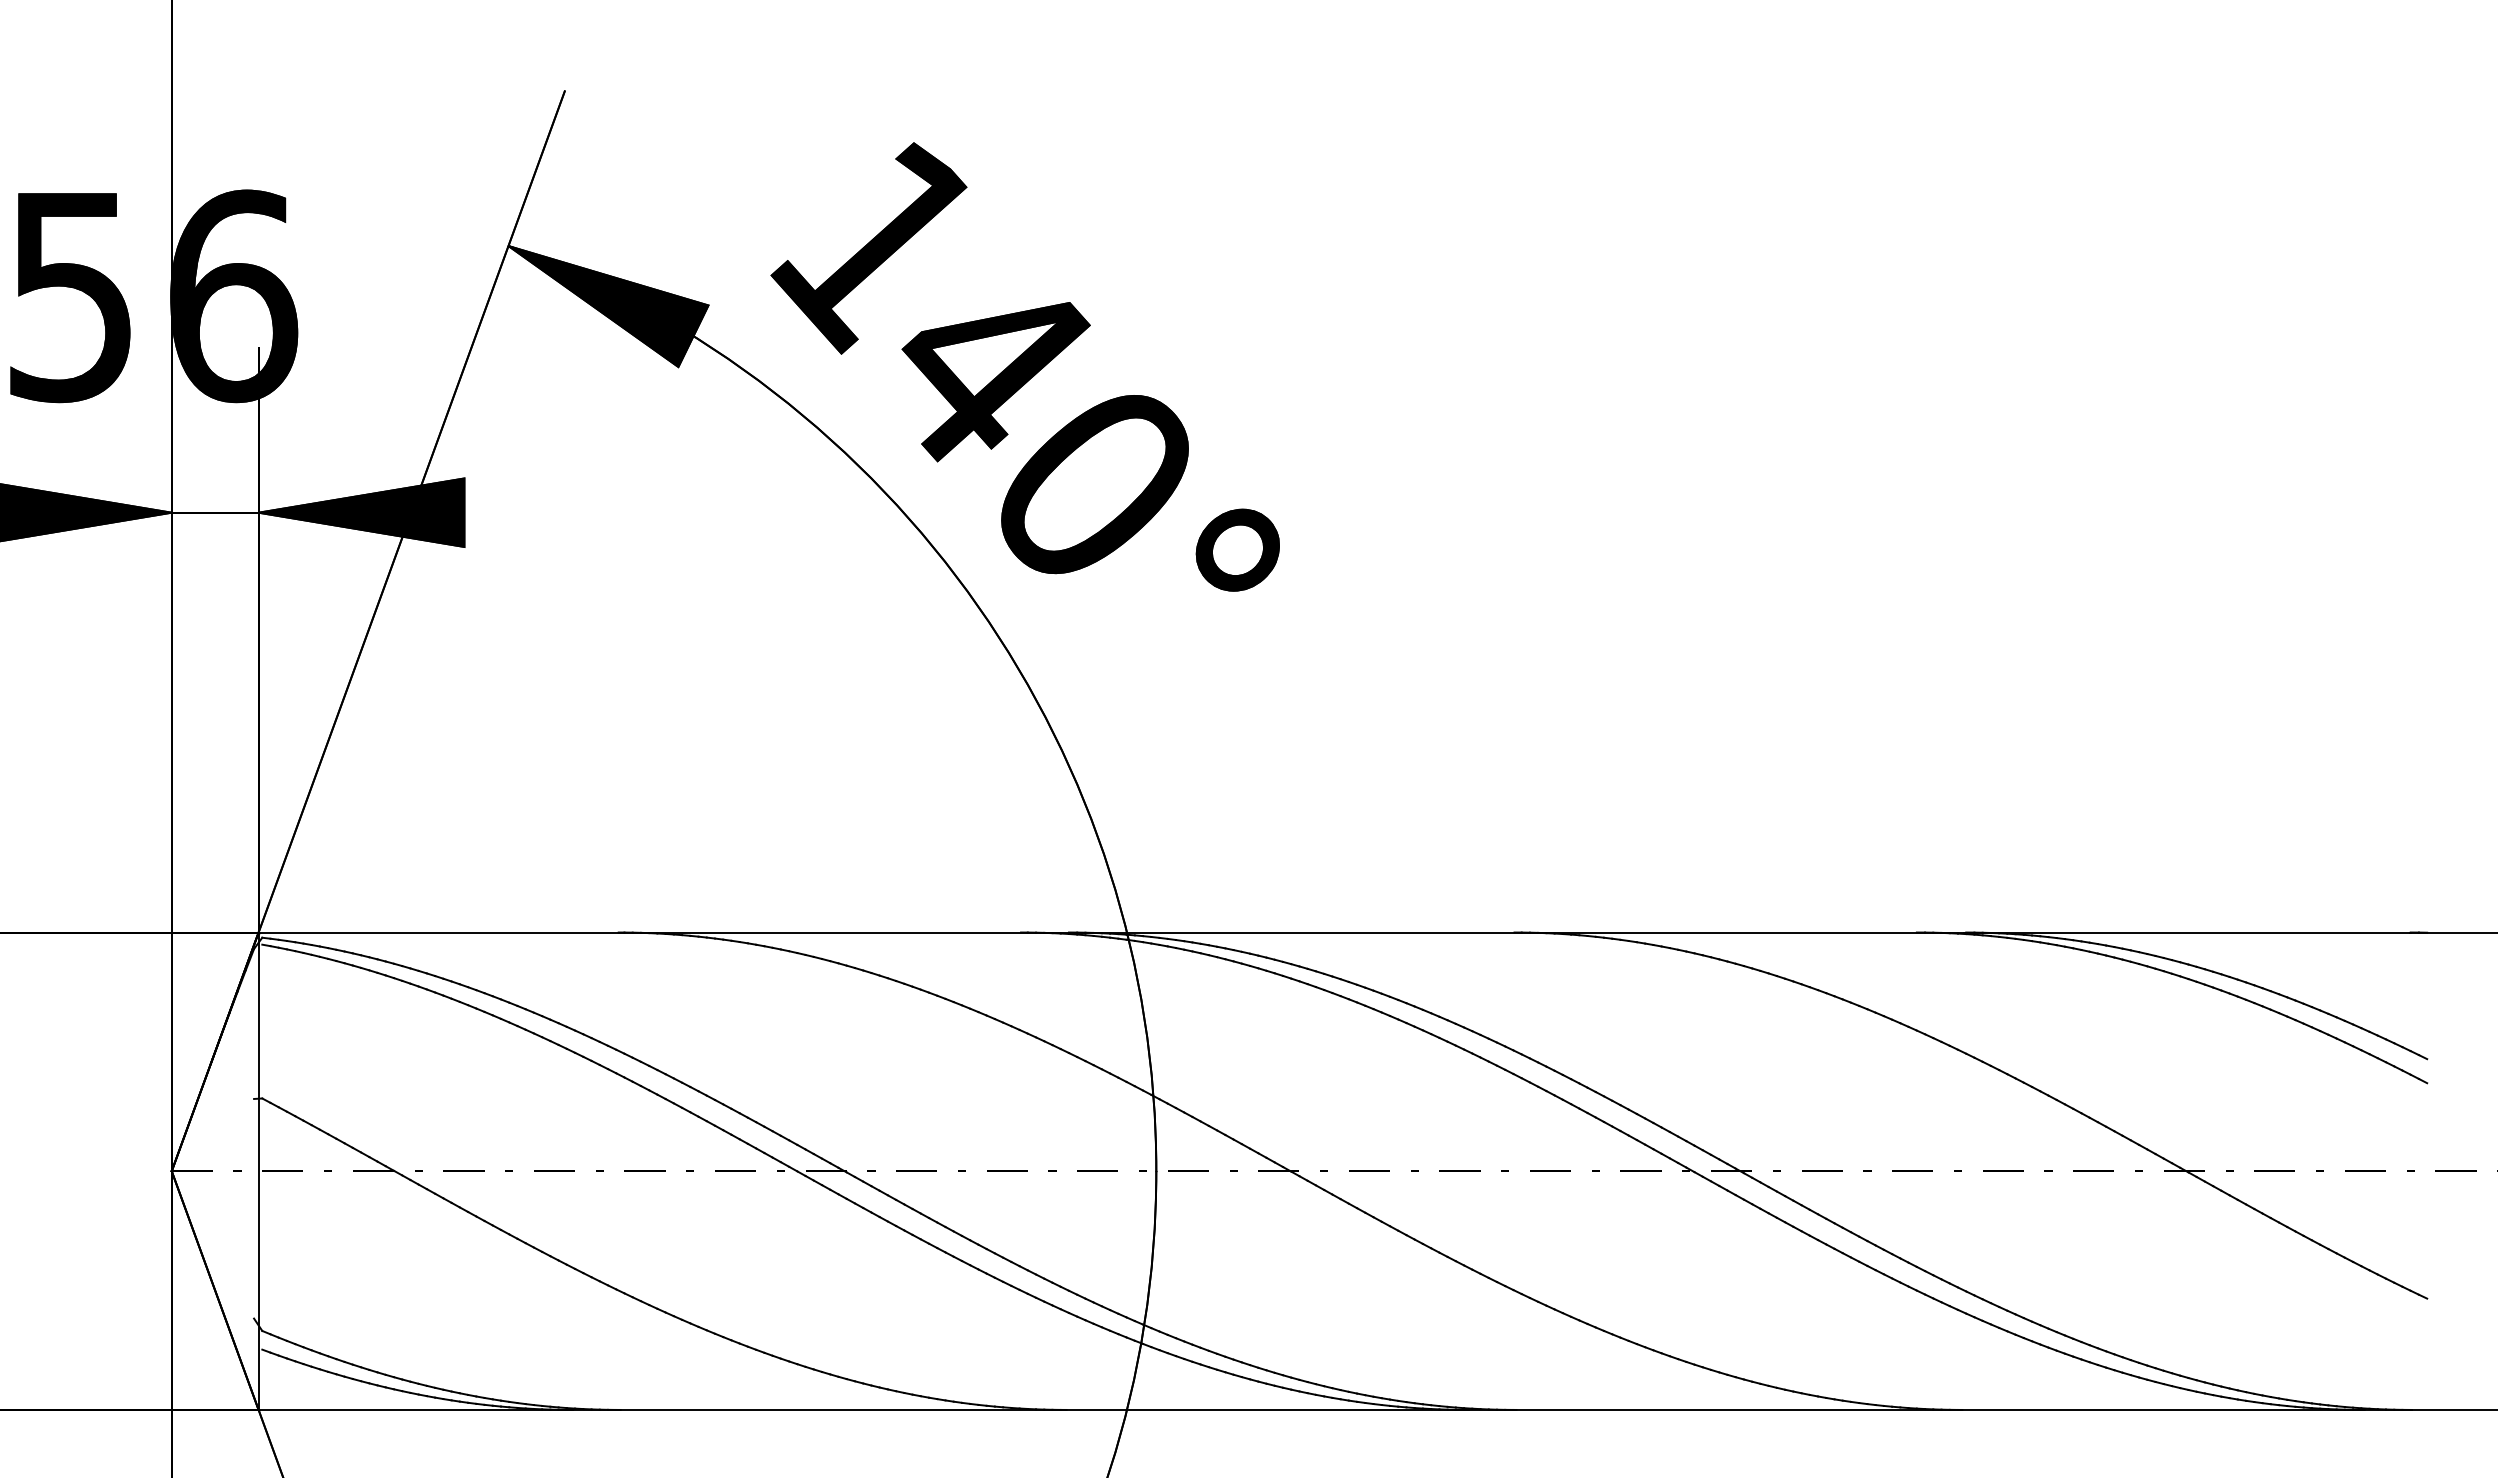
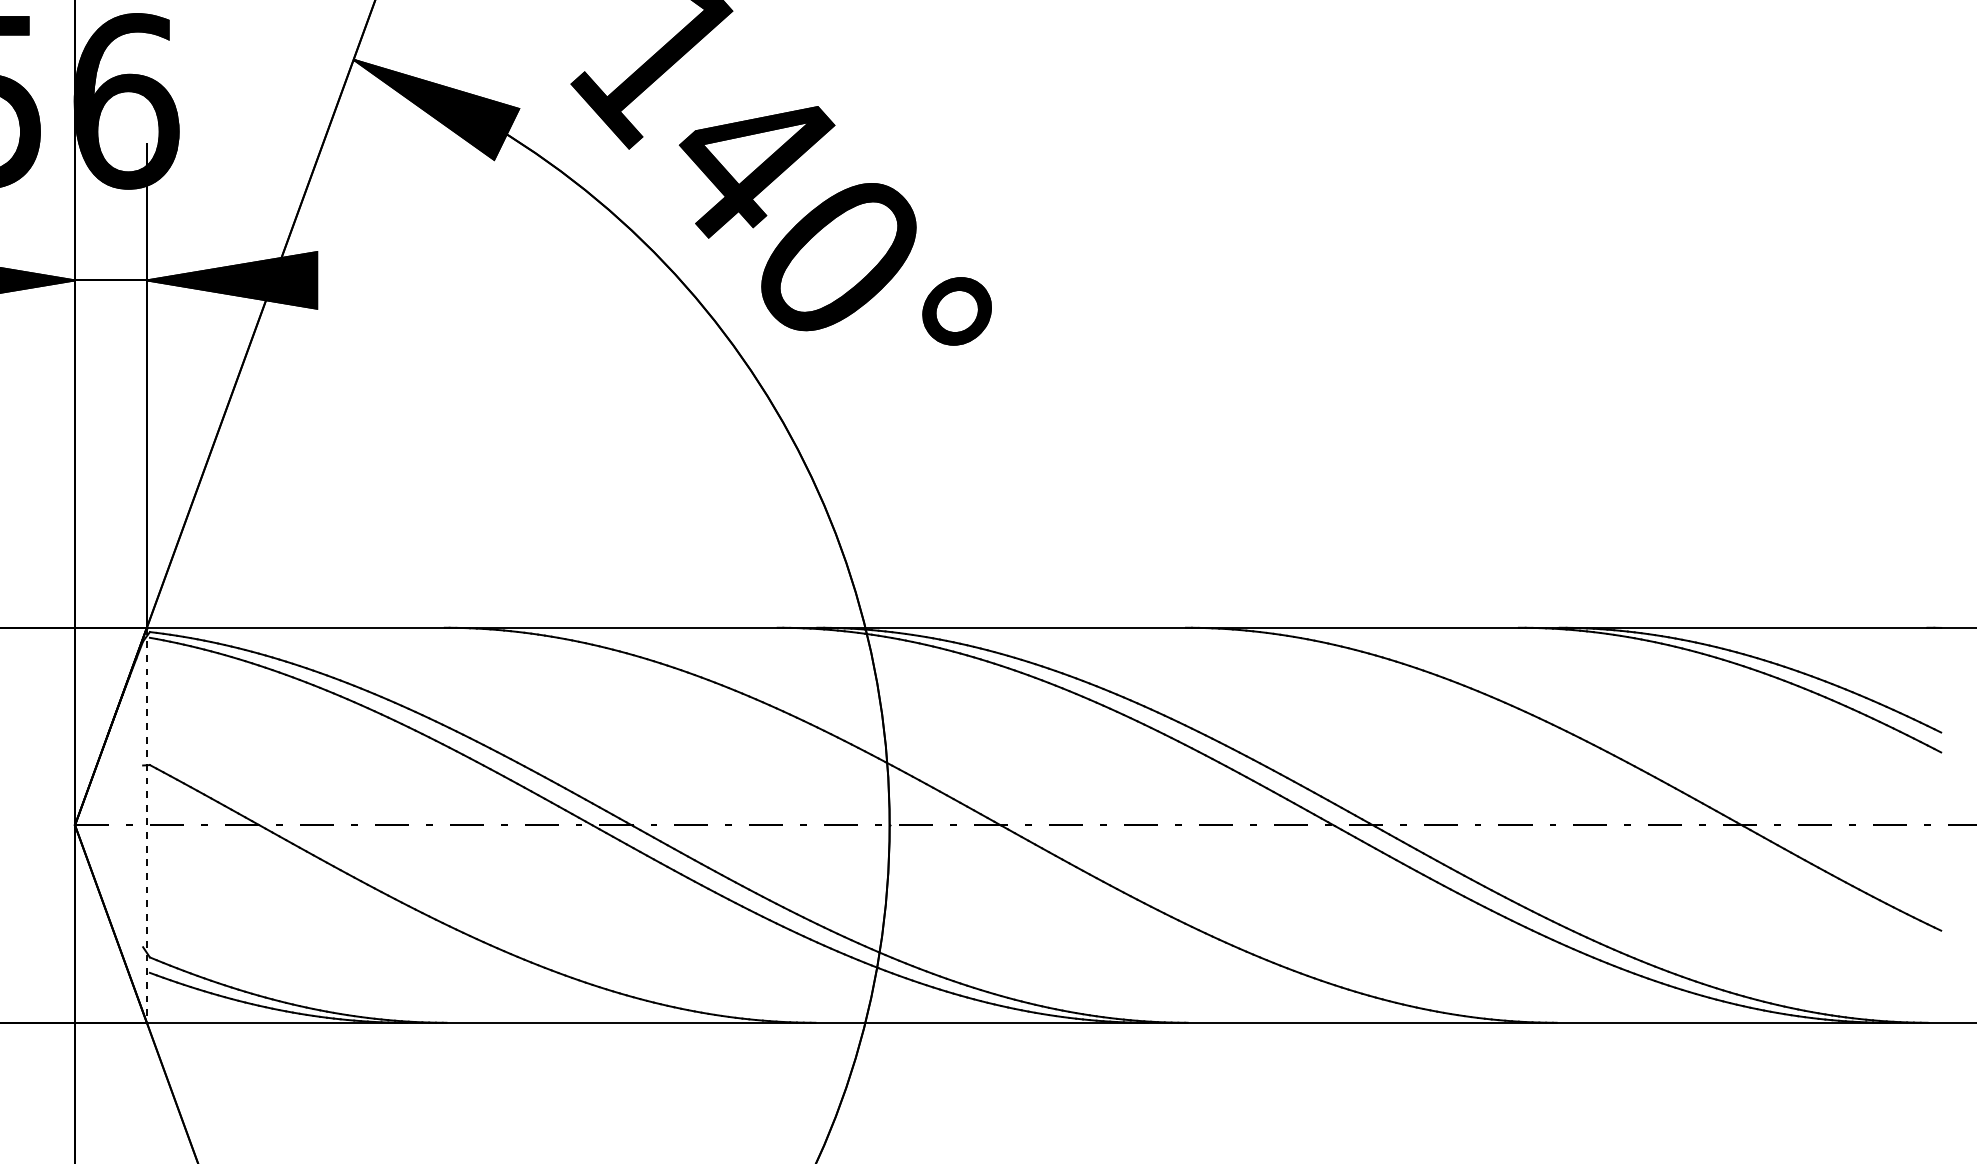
line: (258, 1171) -> (146, 825), solid -> dashed

